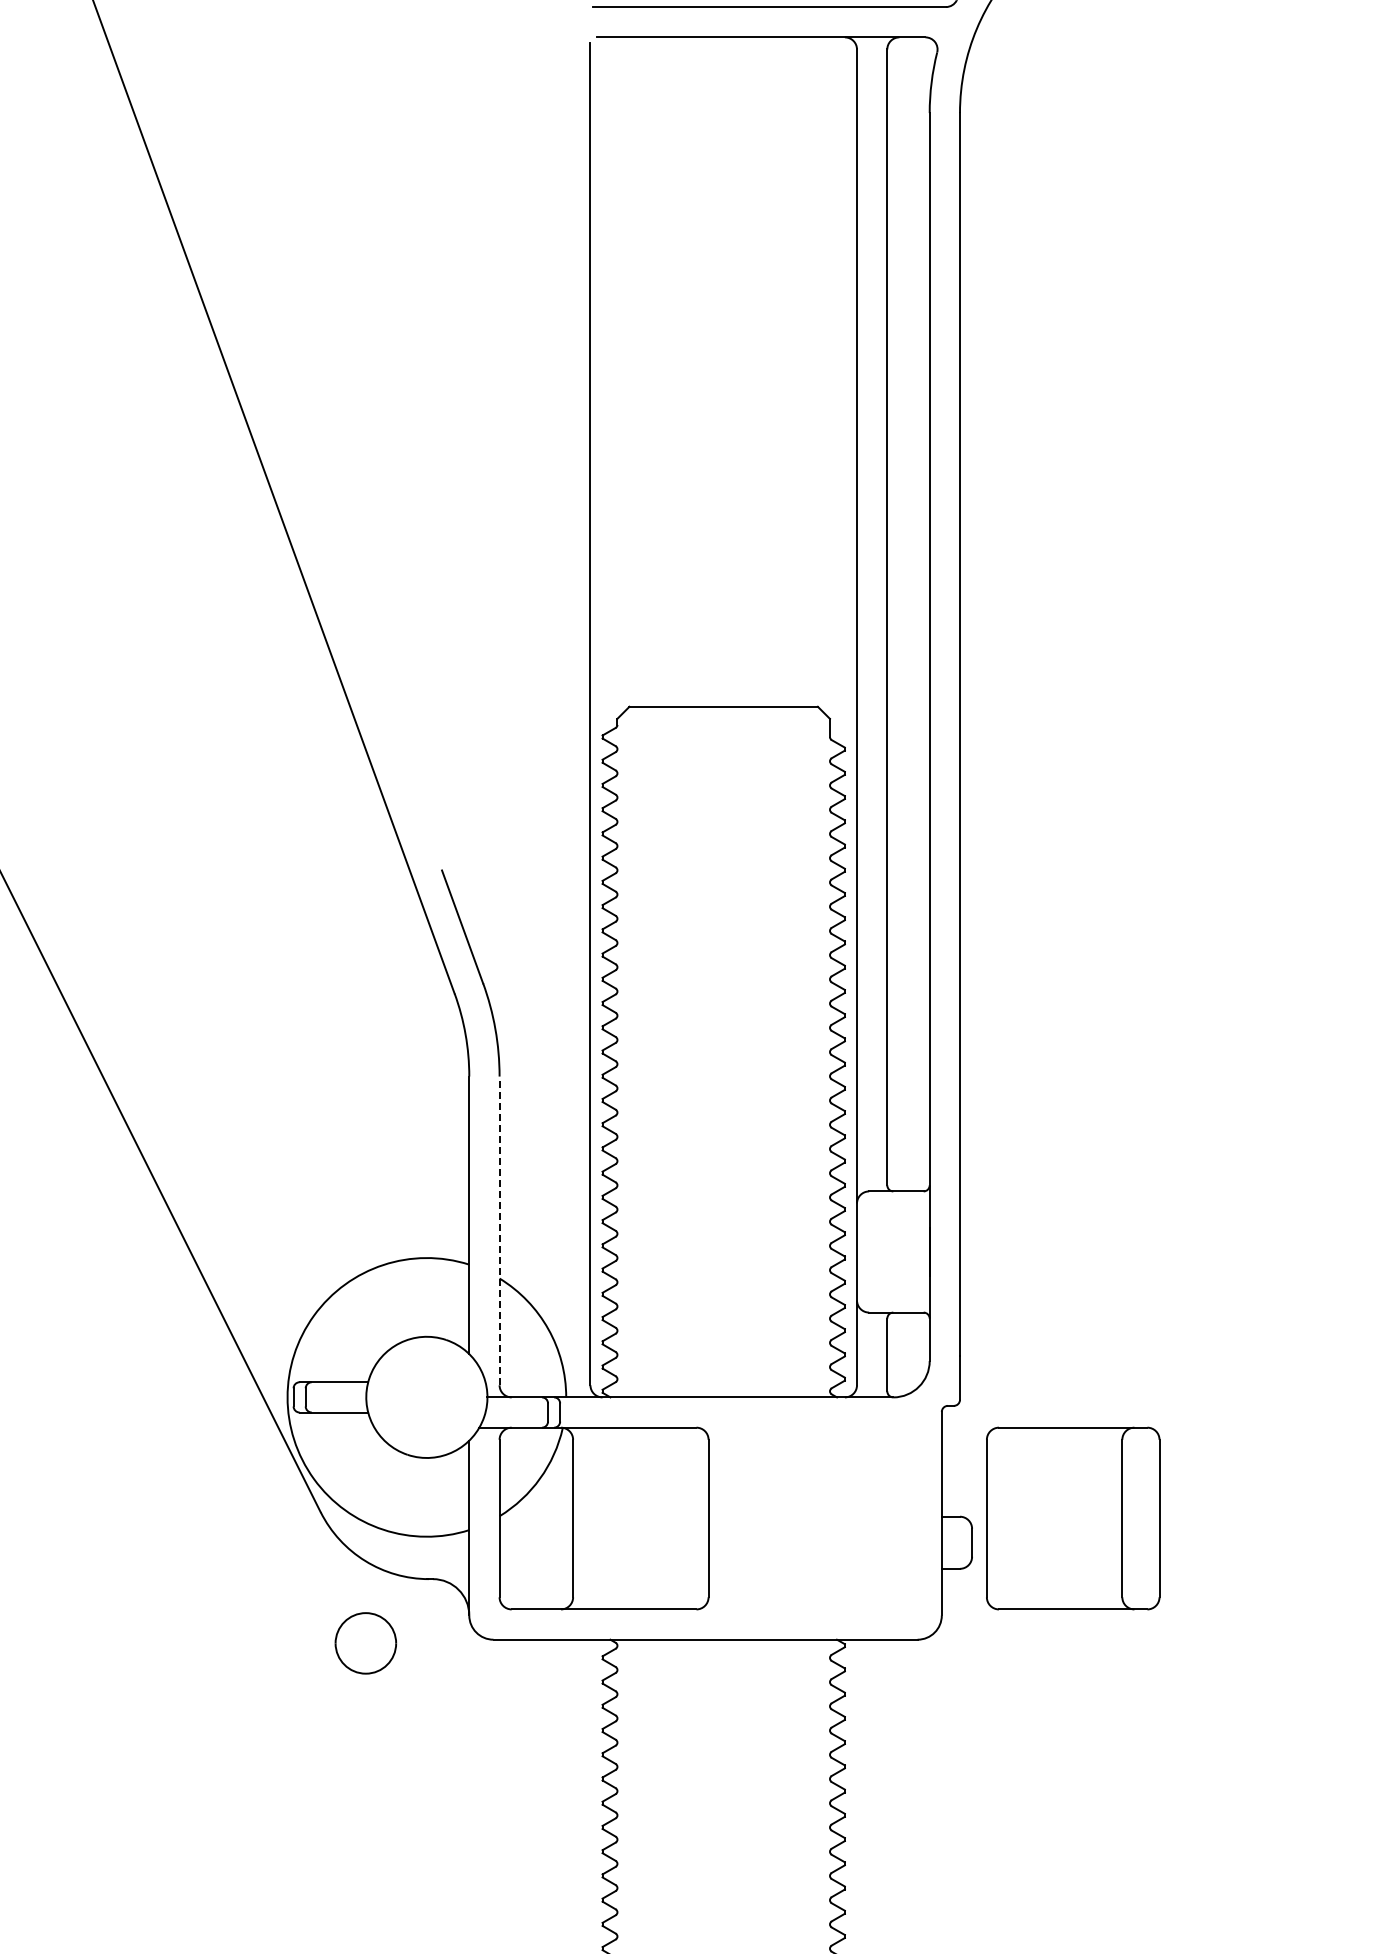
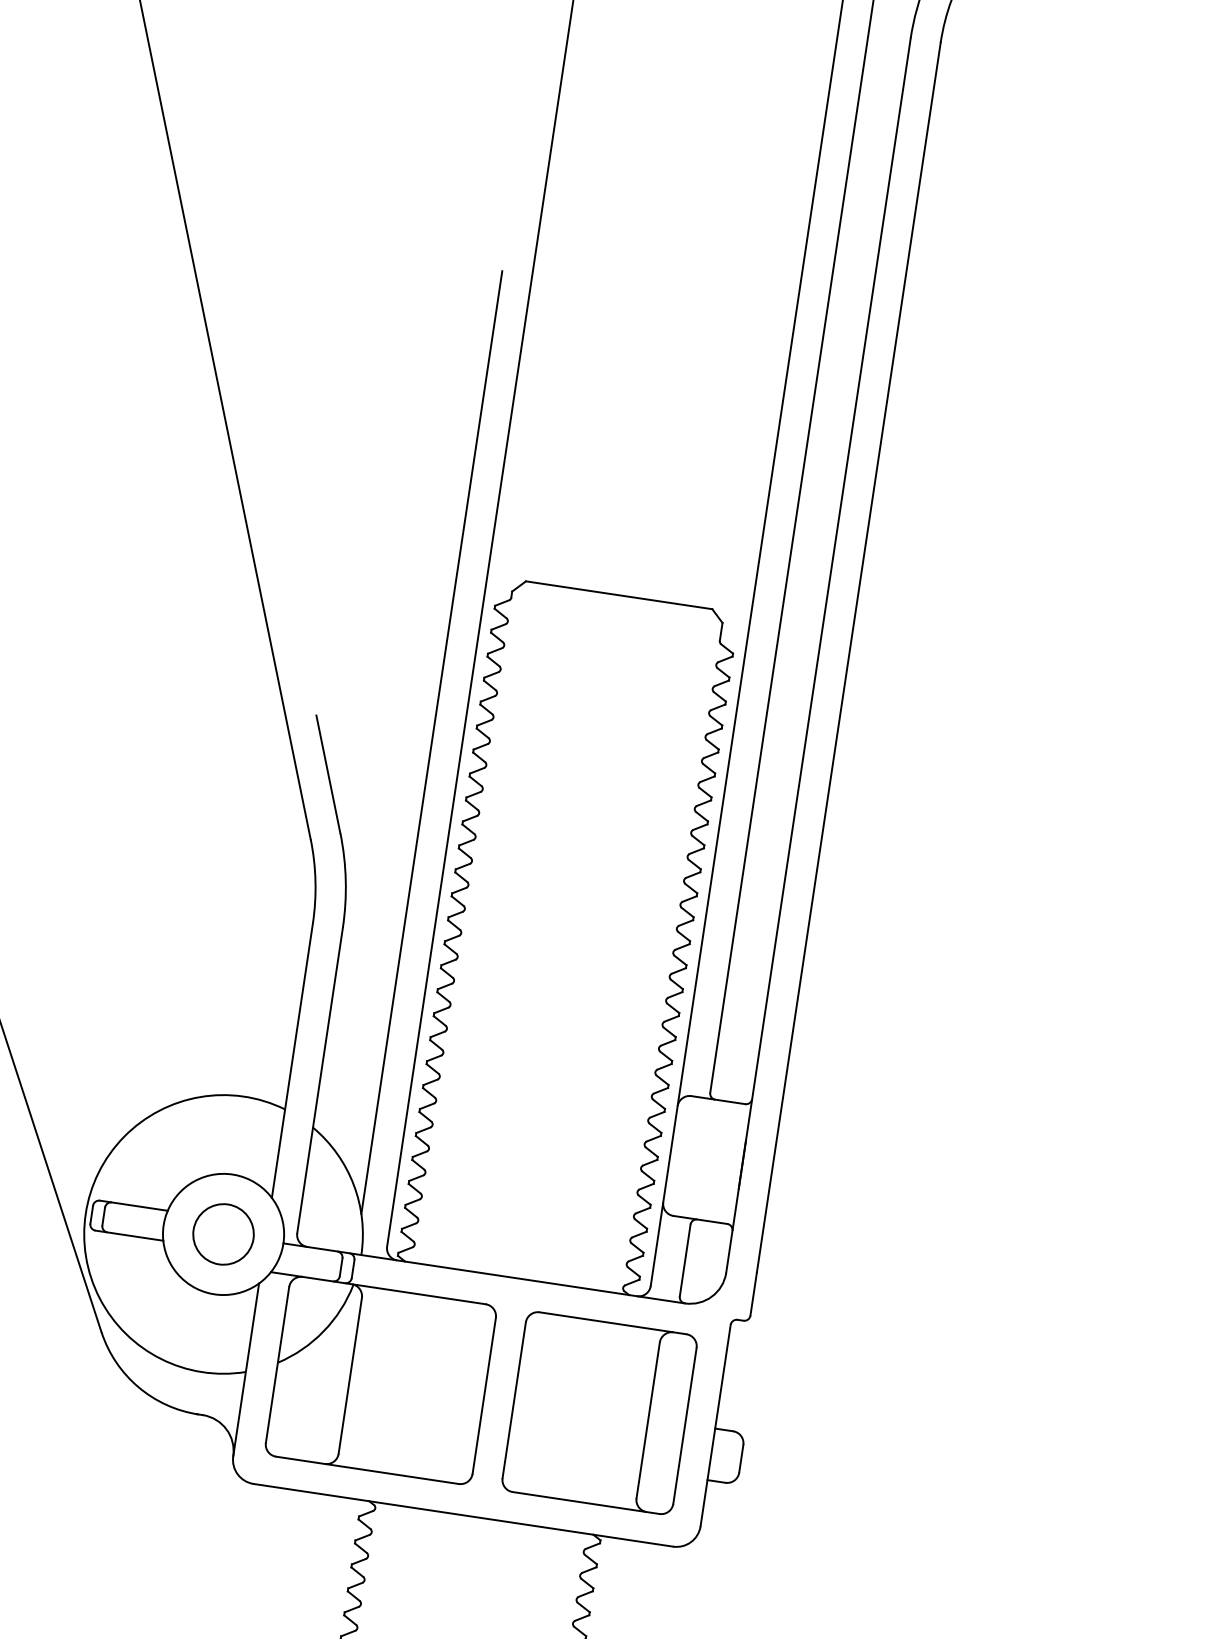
line: (560, 879) -> (432, 741), added
line: (499, 1230) -> (320, 1080), dashed -> solid
part: (1073, 1518) -> (599, 1413), moved
part: (365, 1643) -> (223, 1234), moved

